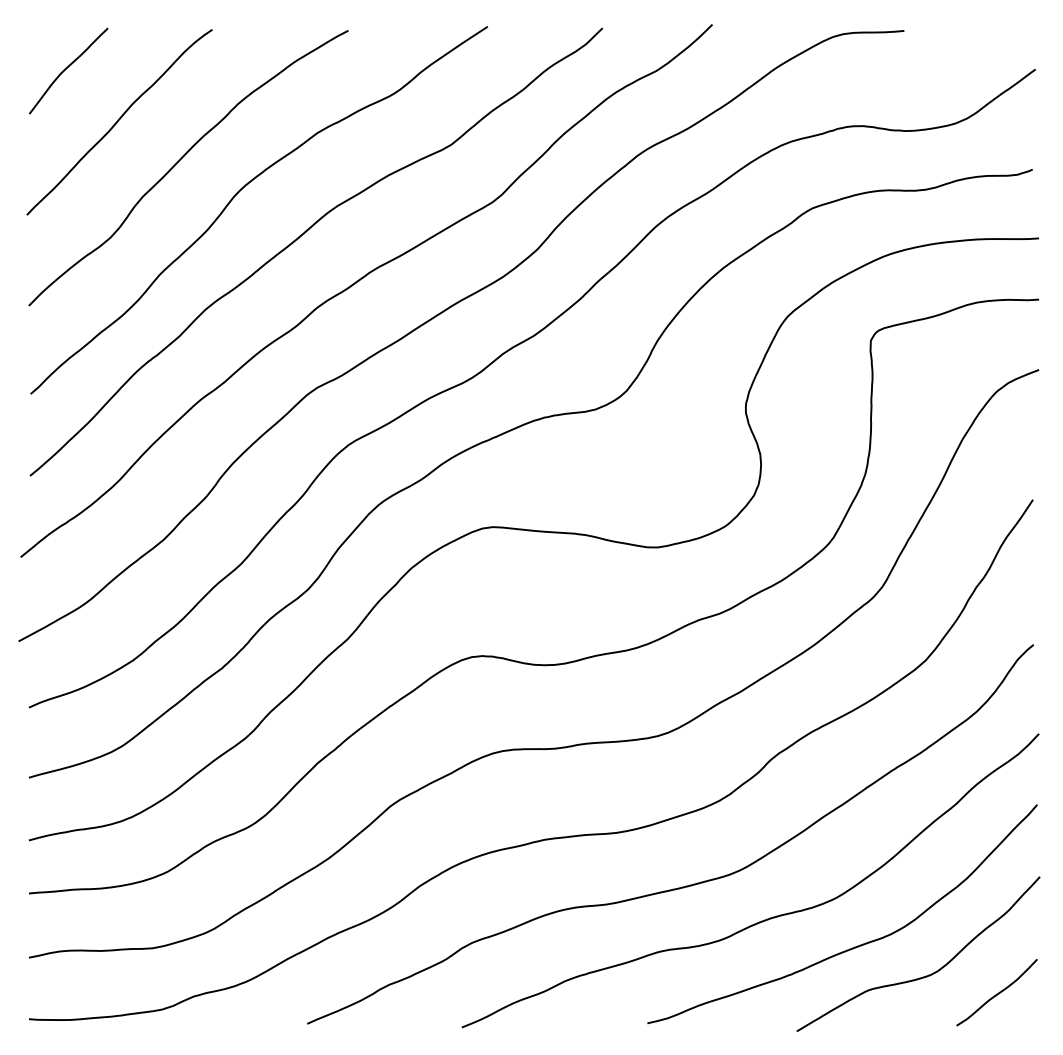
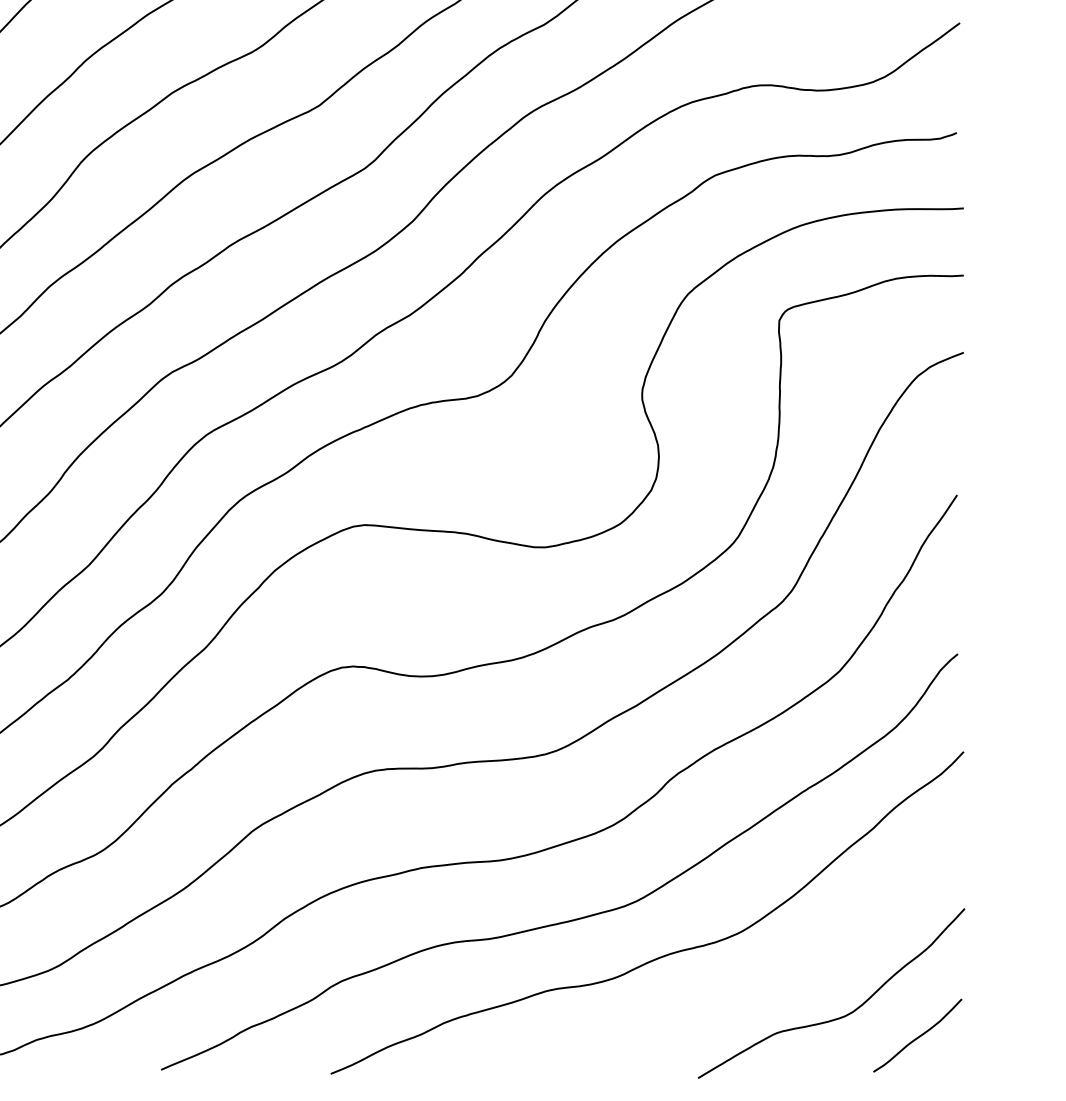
curve: (854, 946) -> (761, 985), removed

